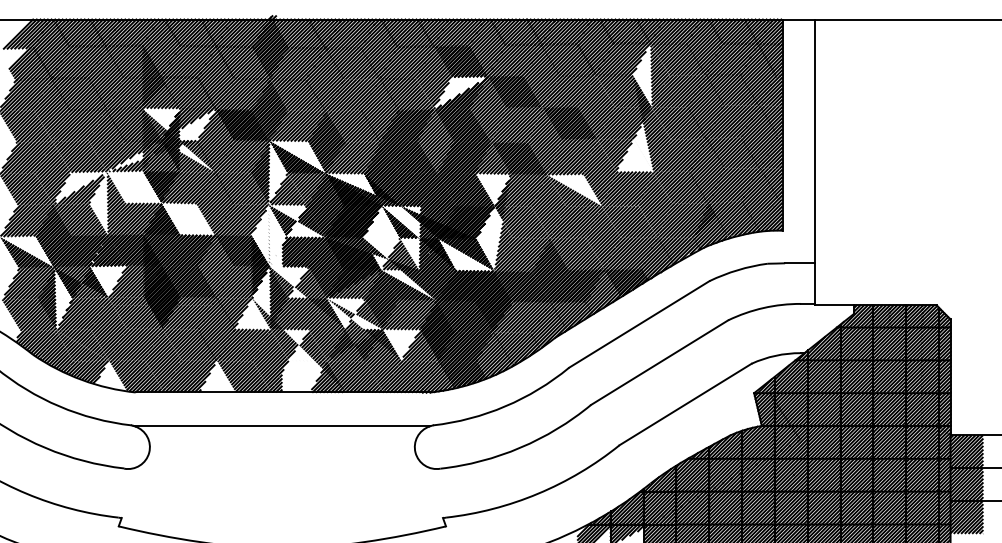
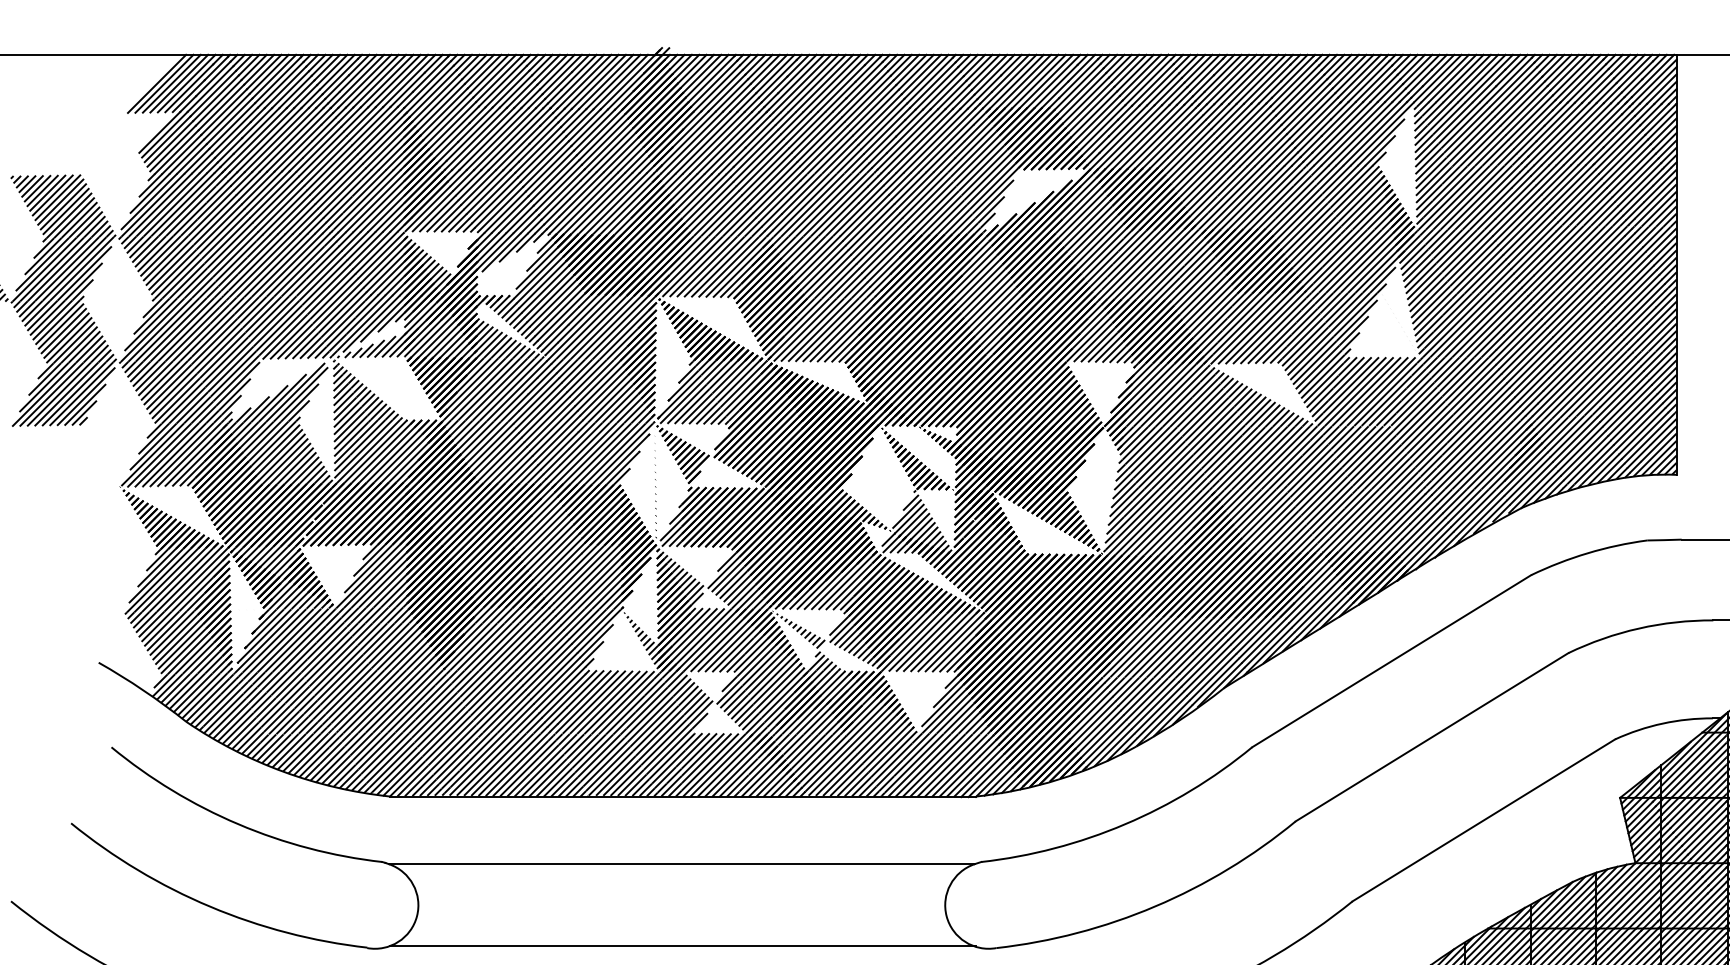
hatch: (161, 203) -> (441, 420), added
hatch: (276, 255) -> (670, 524), added
hatch: (110, 376) -> (339, 764), added
hatch: (218, 376) -> (554, 764), added
hatch: (303, 376) -> (723, 764), added
line: (282, 467) -> (682, 945), added

